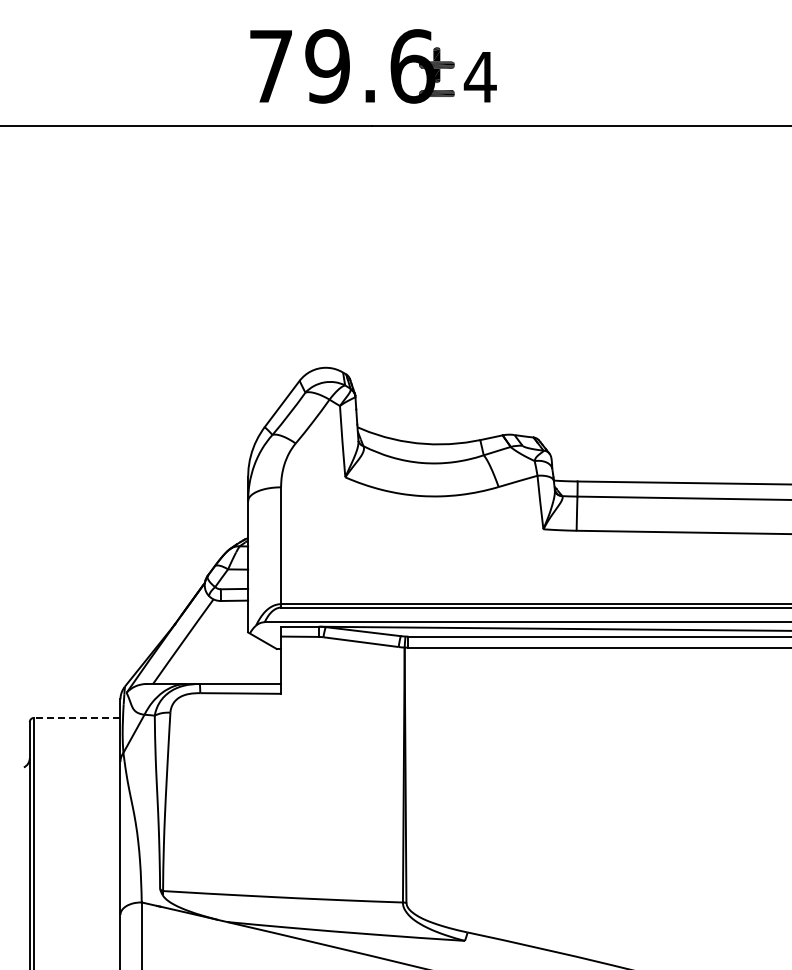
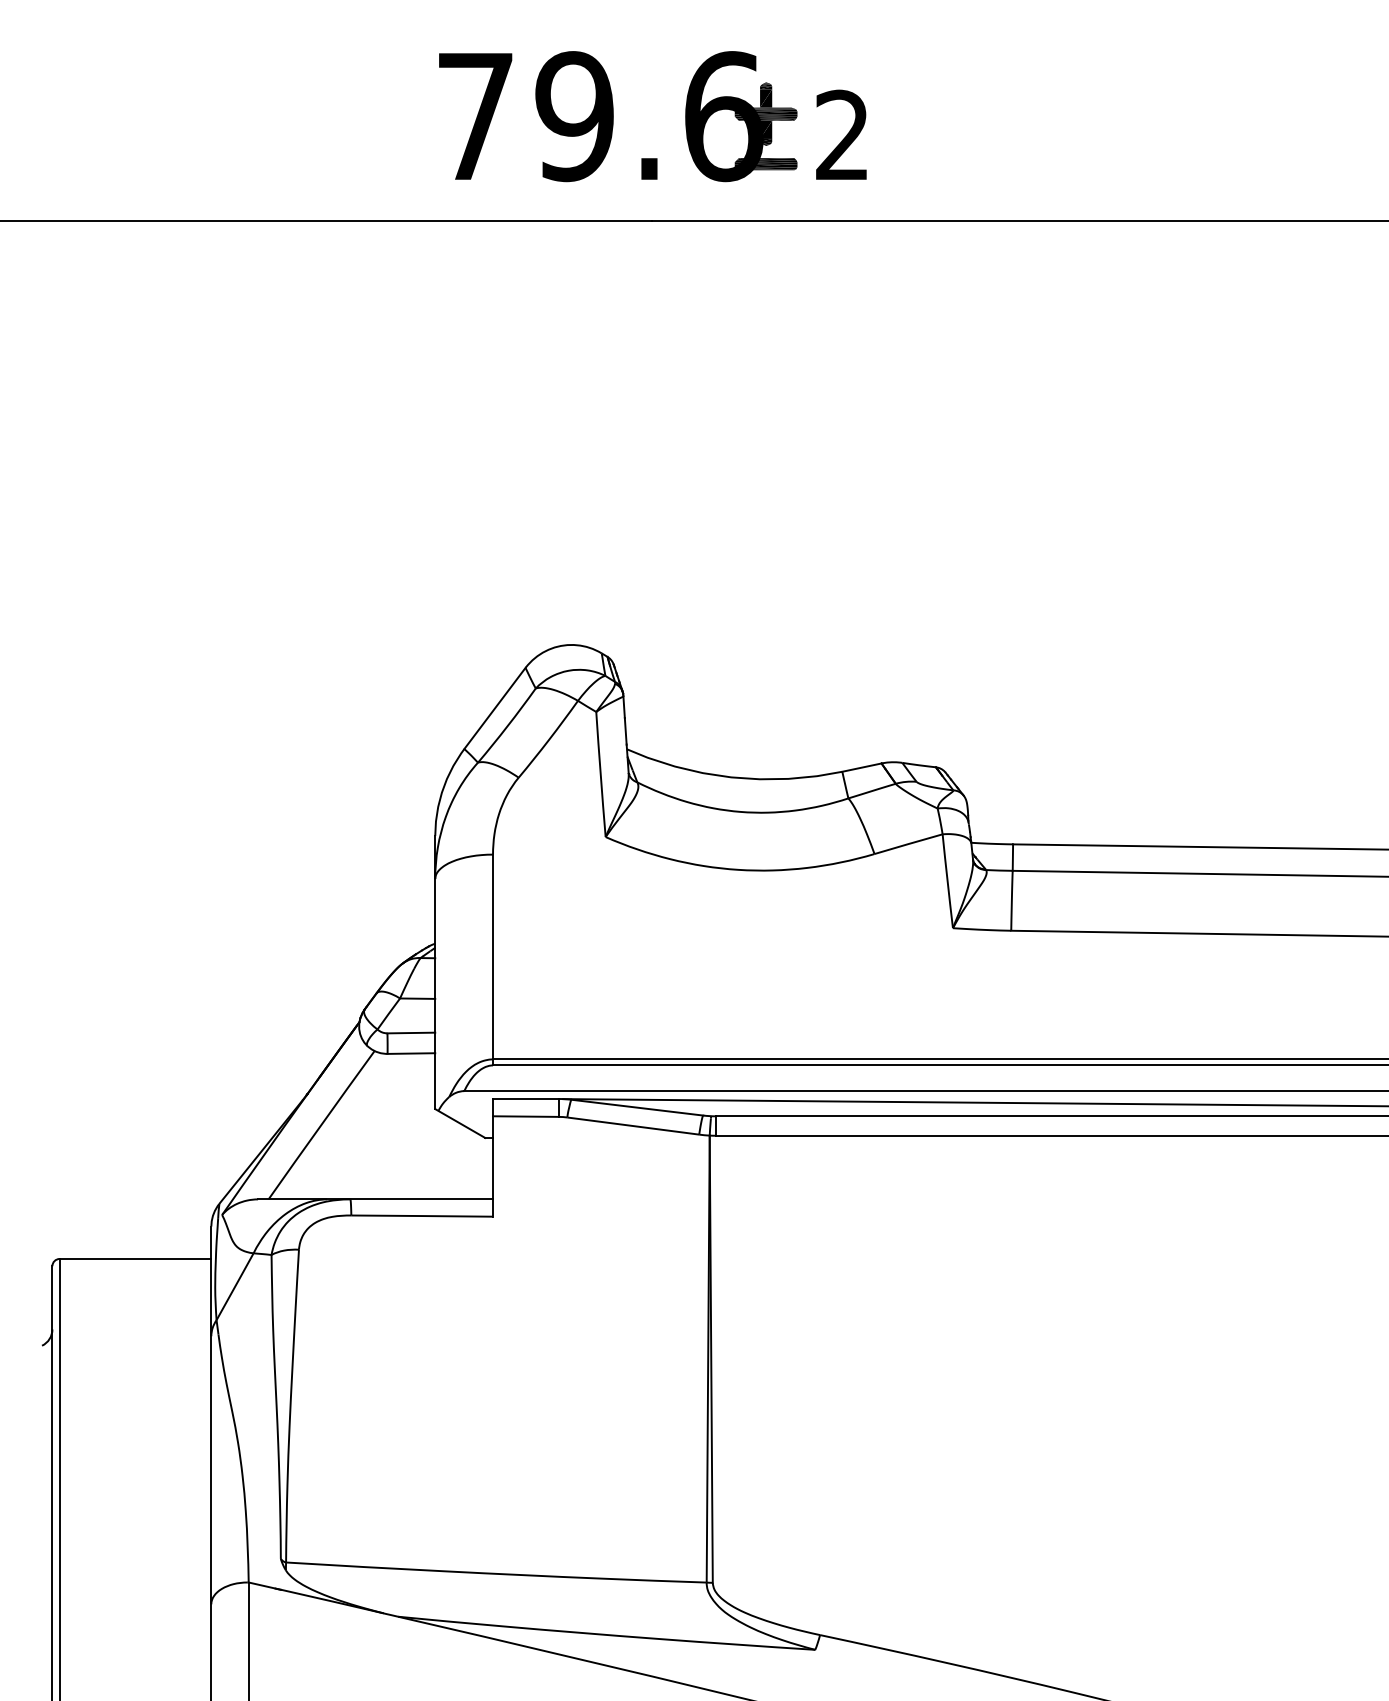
text: (479, 76) -> (840, 134), 4 -> 2
line: (76, 717) -> (134, 1258), dashed -> solid

